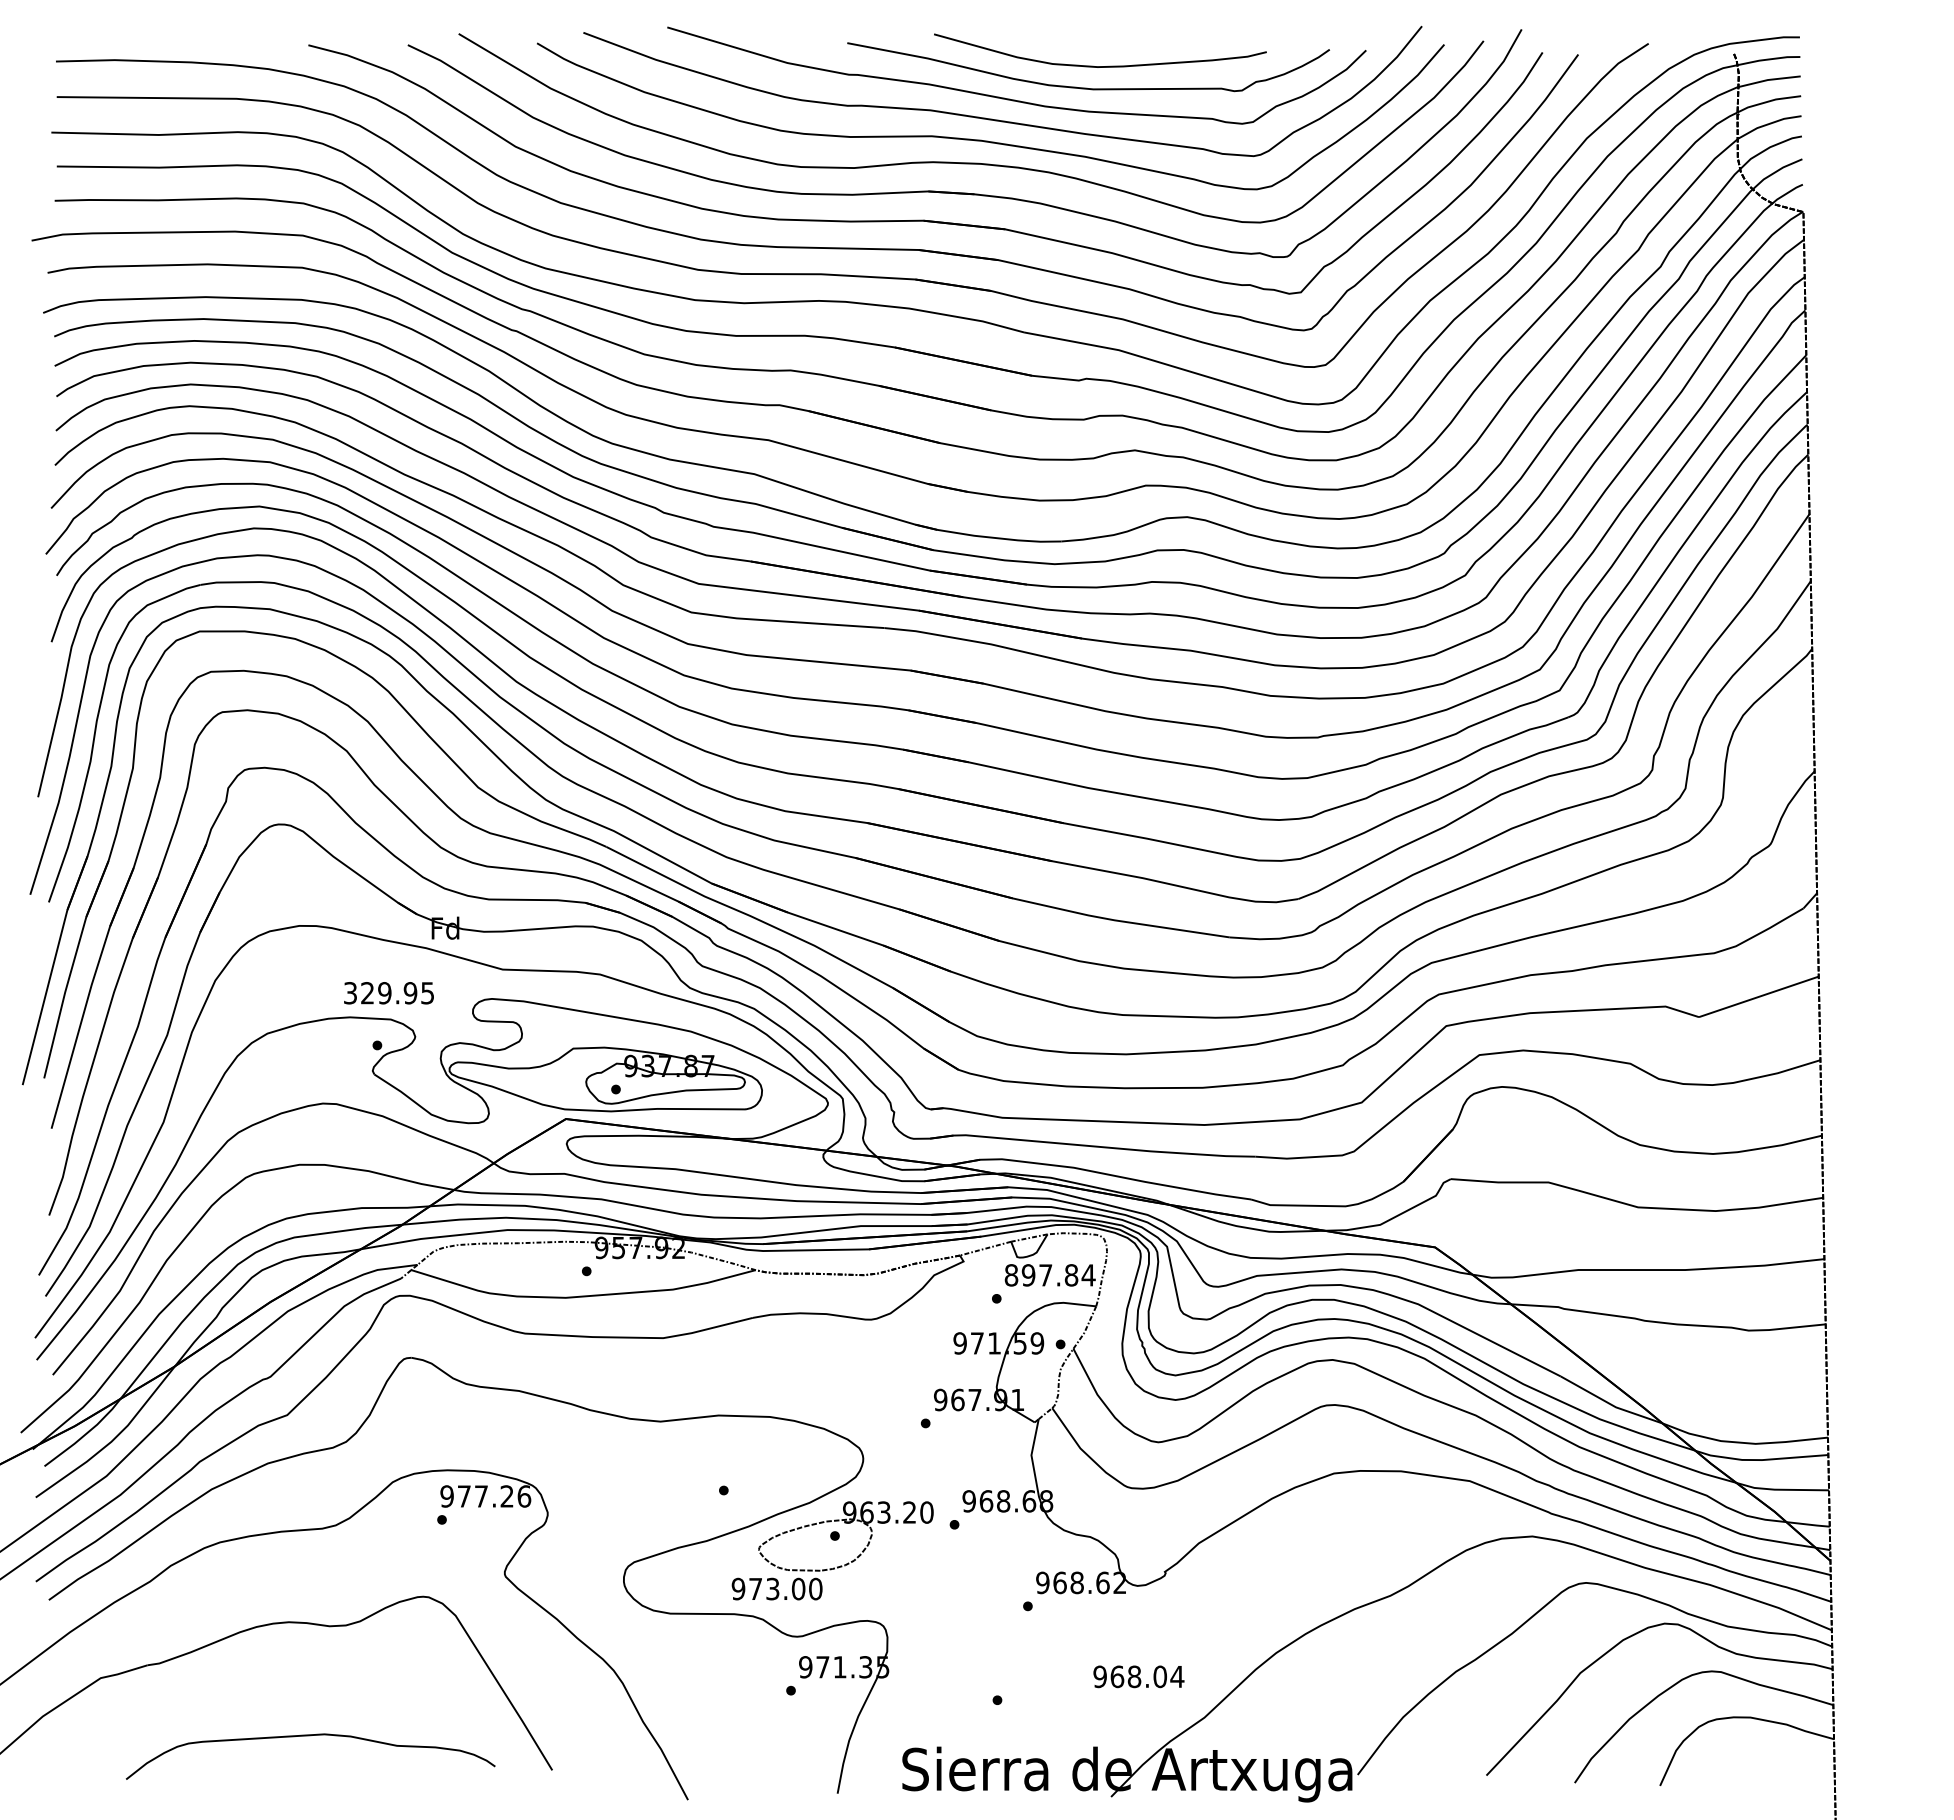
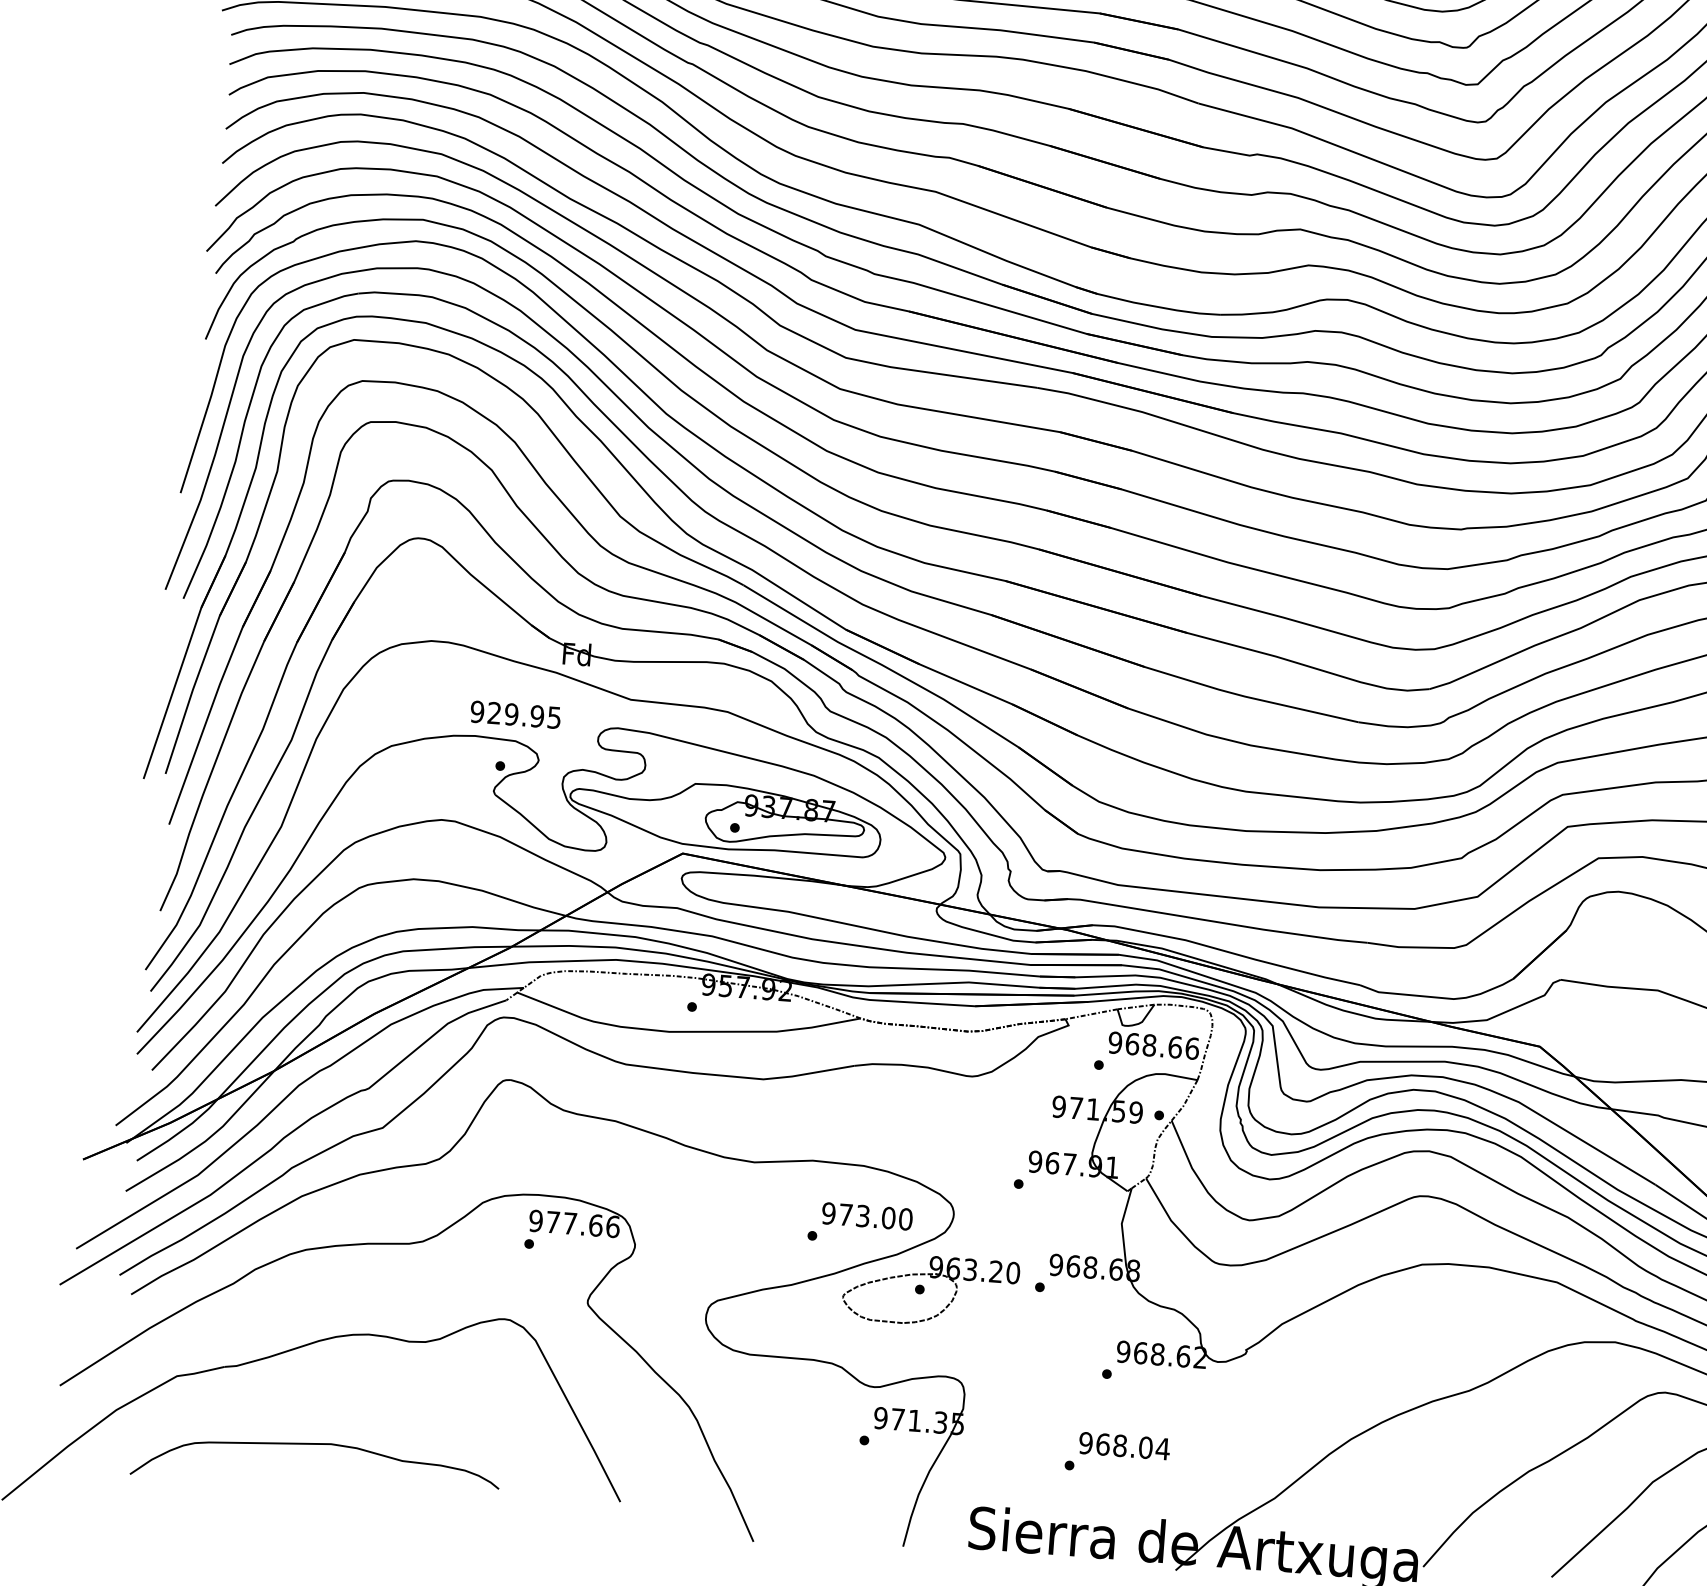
text: (350, 993) -> (477, 712), 329.95 -> 929.95
text: (1049, 1275) -> (1153, 1045), 897.84 -> 968.66
text: (507, 1496) -> (596, 1225), 977.26 -> 977.66
text: (776, 1588) -> (866, 1215), moved
text: (1138, 1676) -> (1124, 1445), moved
curve: (310, 1736) -> (316, 1445), moved

